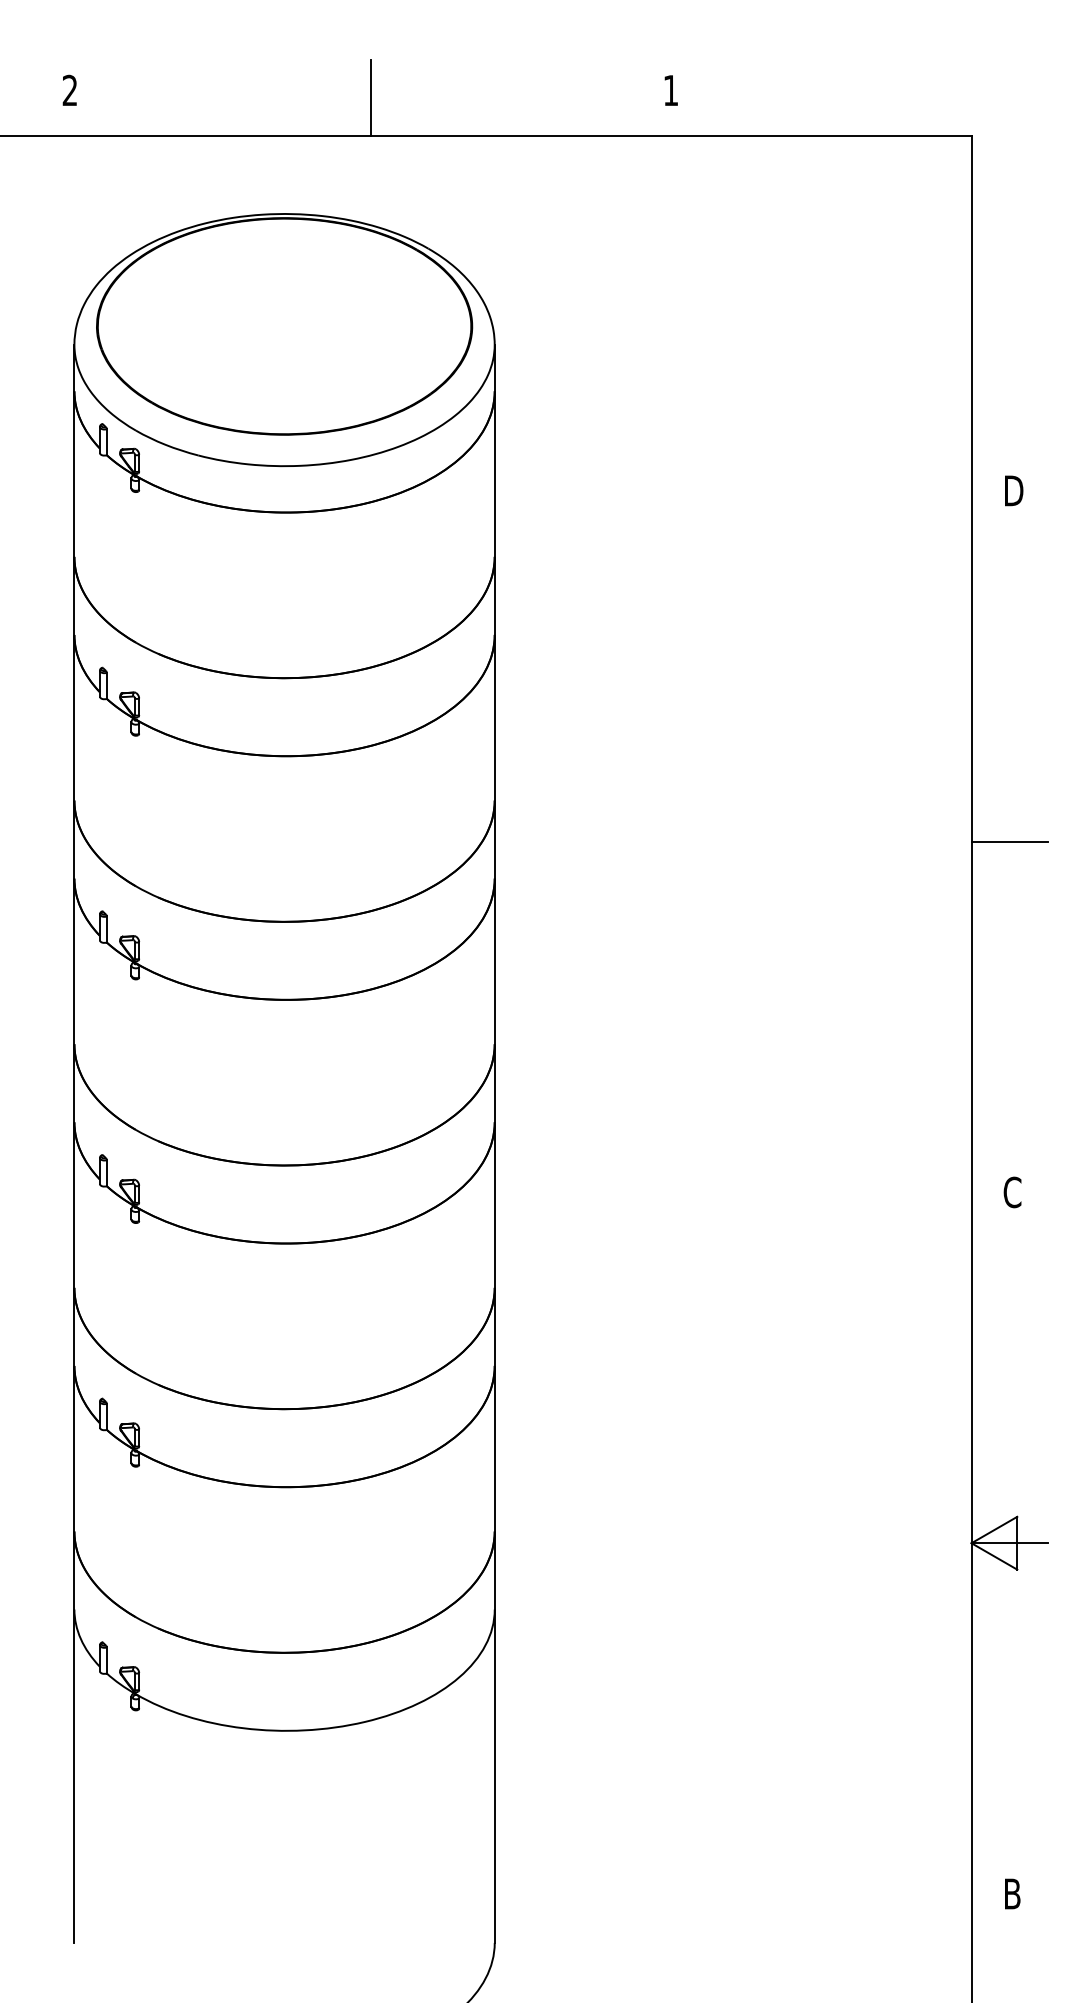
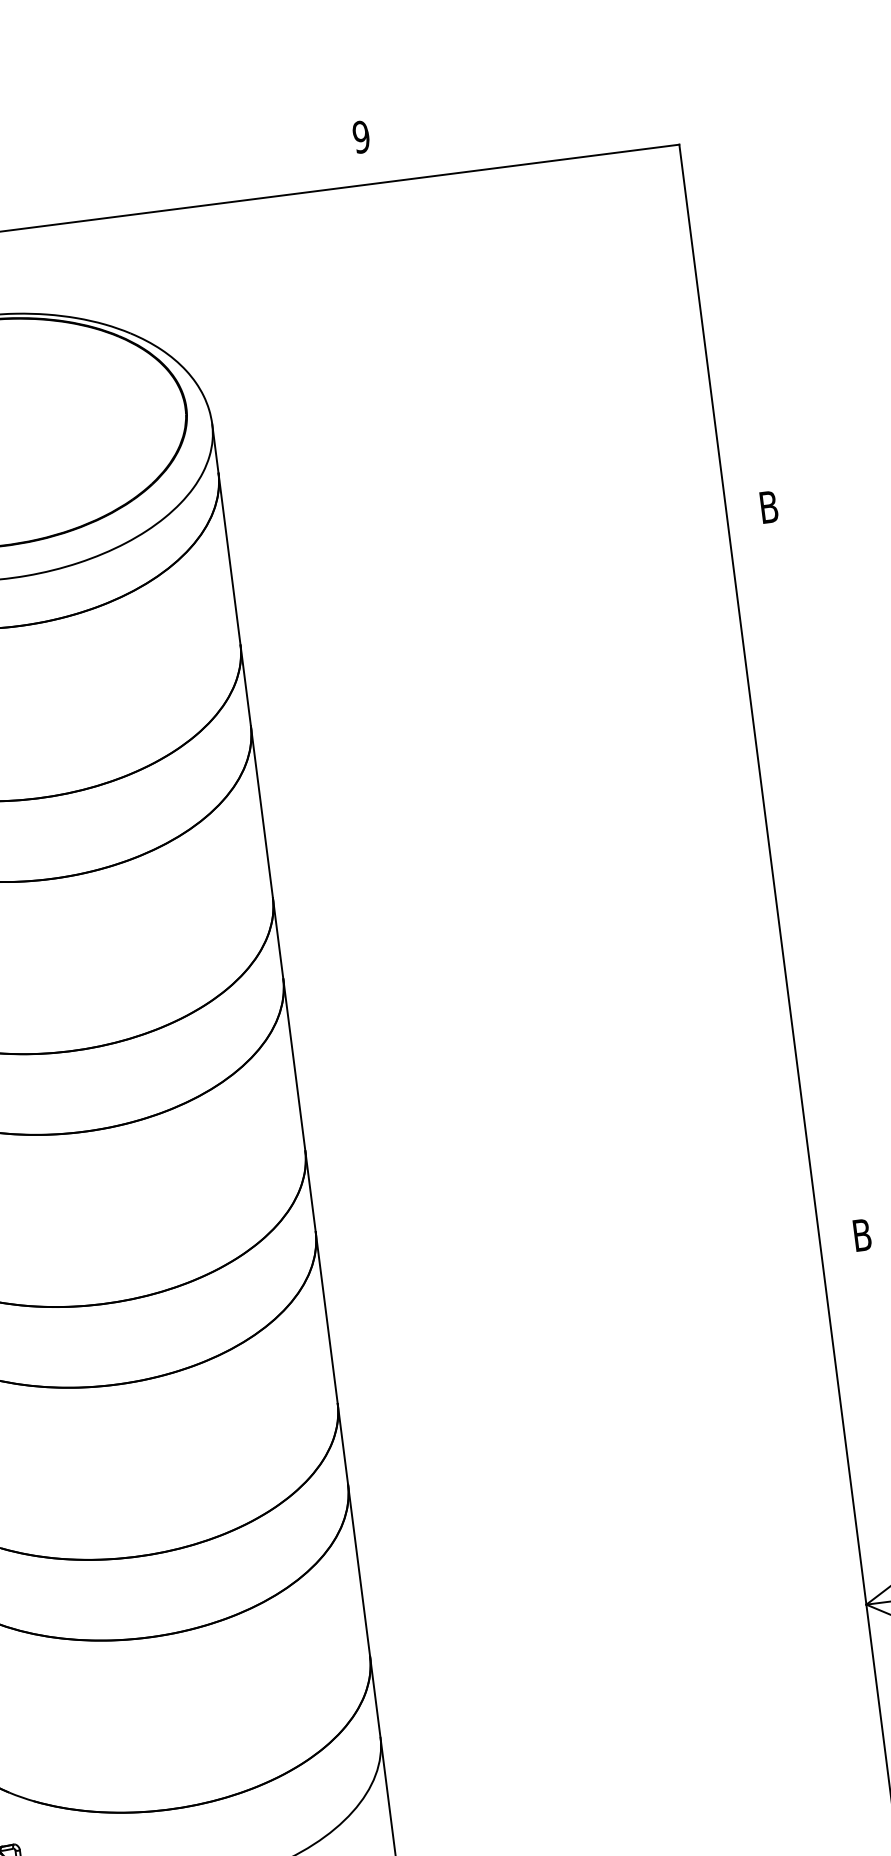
text: (670, 90) -> (360, 137), 1 -> 9
line: (370, 98) -> (50, 185), removed
text: (1015, 490) -> (772, 506), D -> B
line: (1009, 841) -> (812, 871), removed
text: (1012, 1192) -> (862, 1235), C -> B

